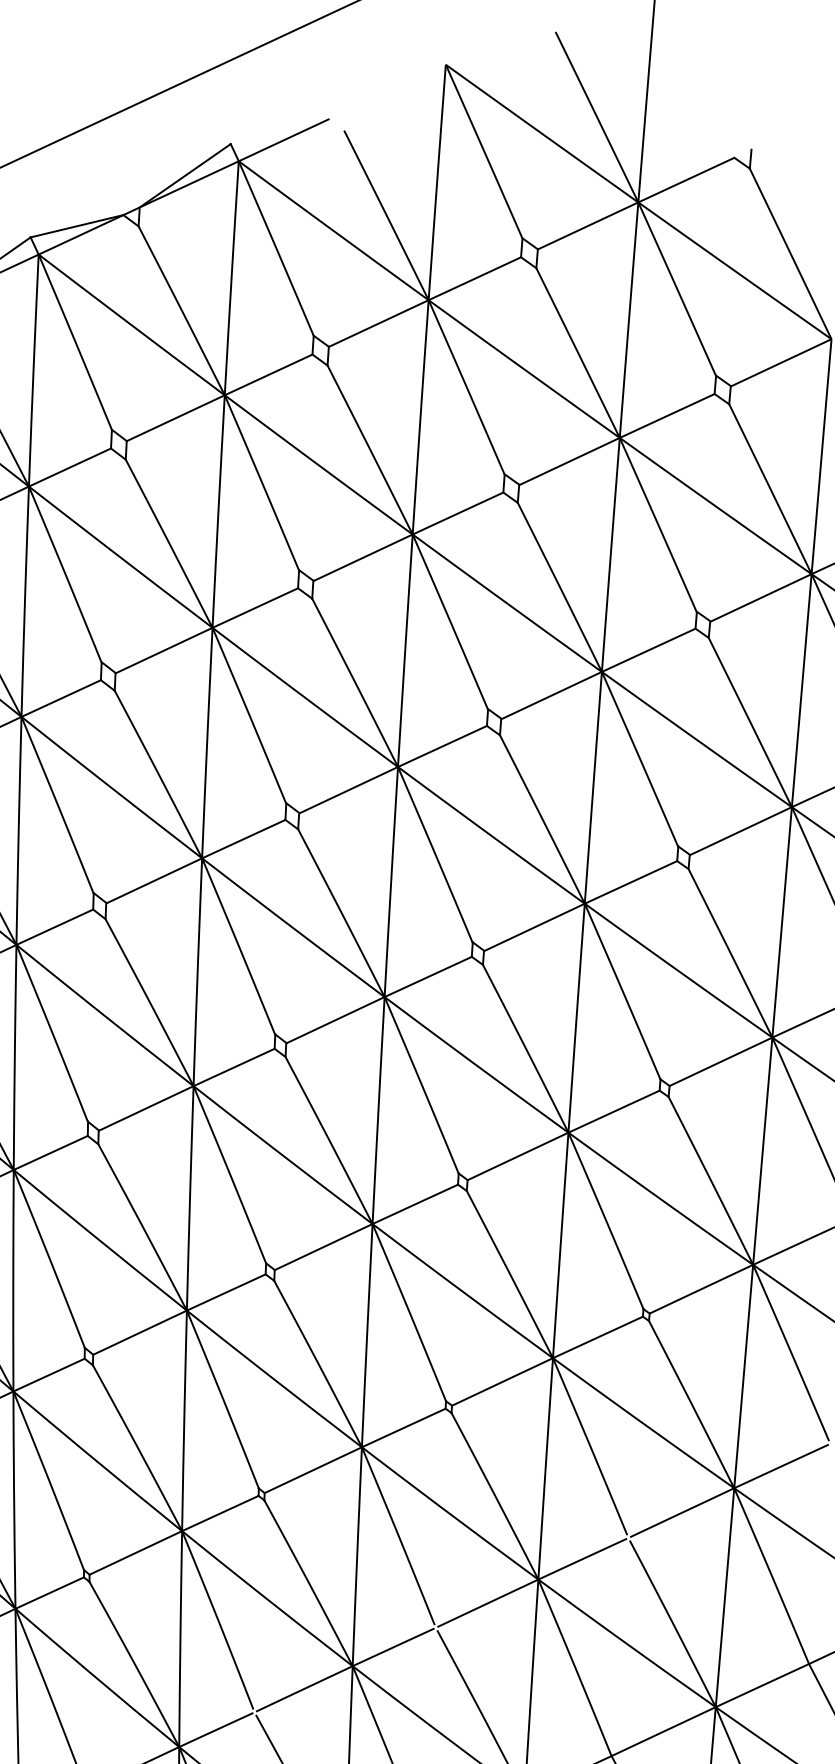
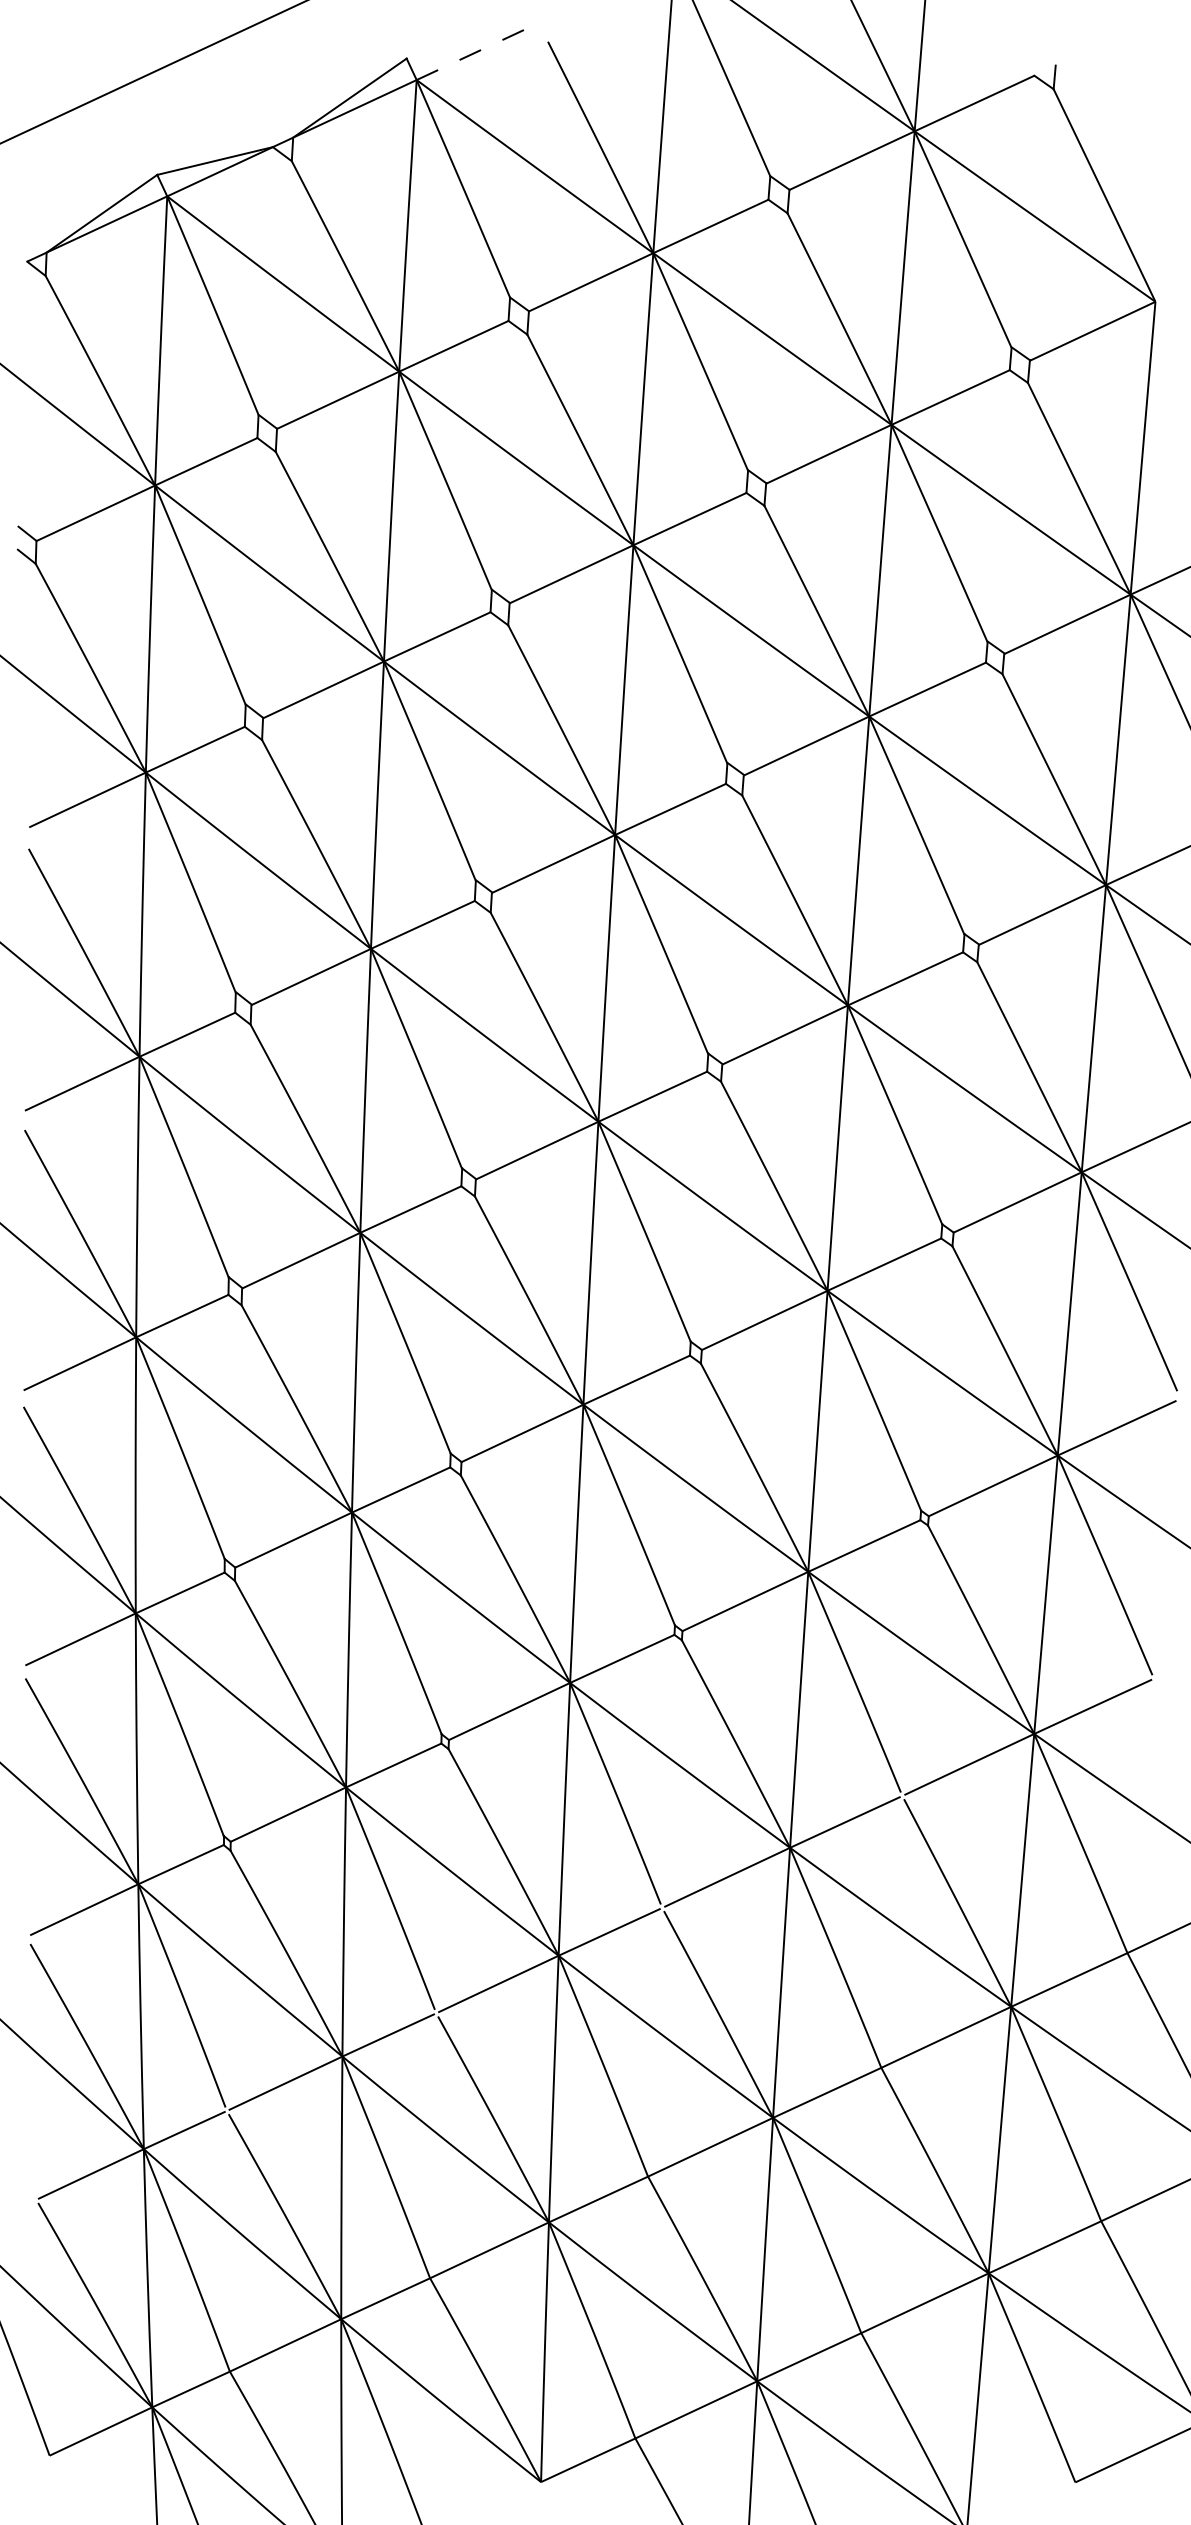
line: (283, 139) -> (472, 53), solid -> dashed

